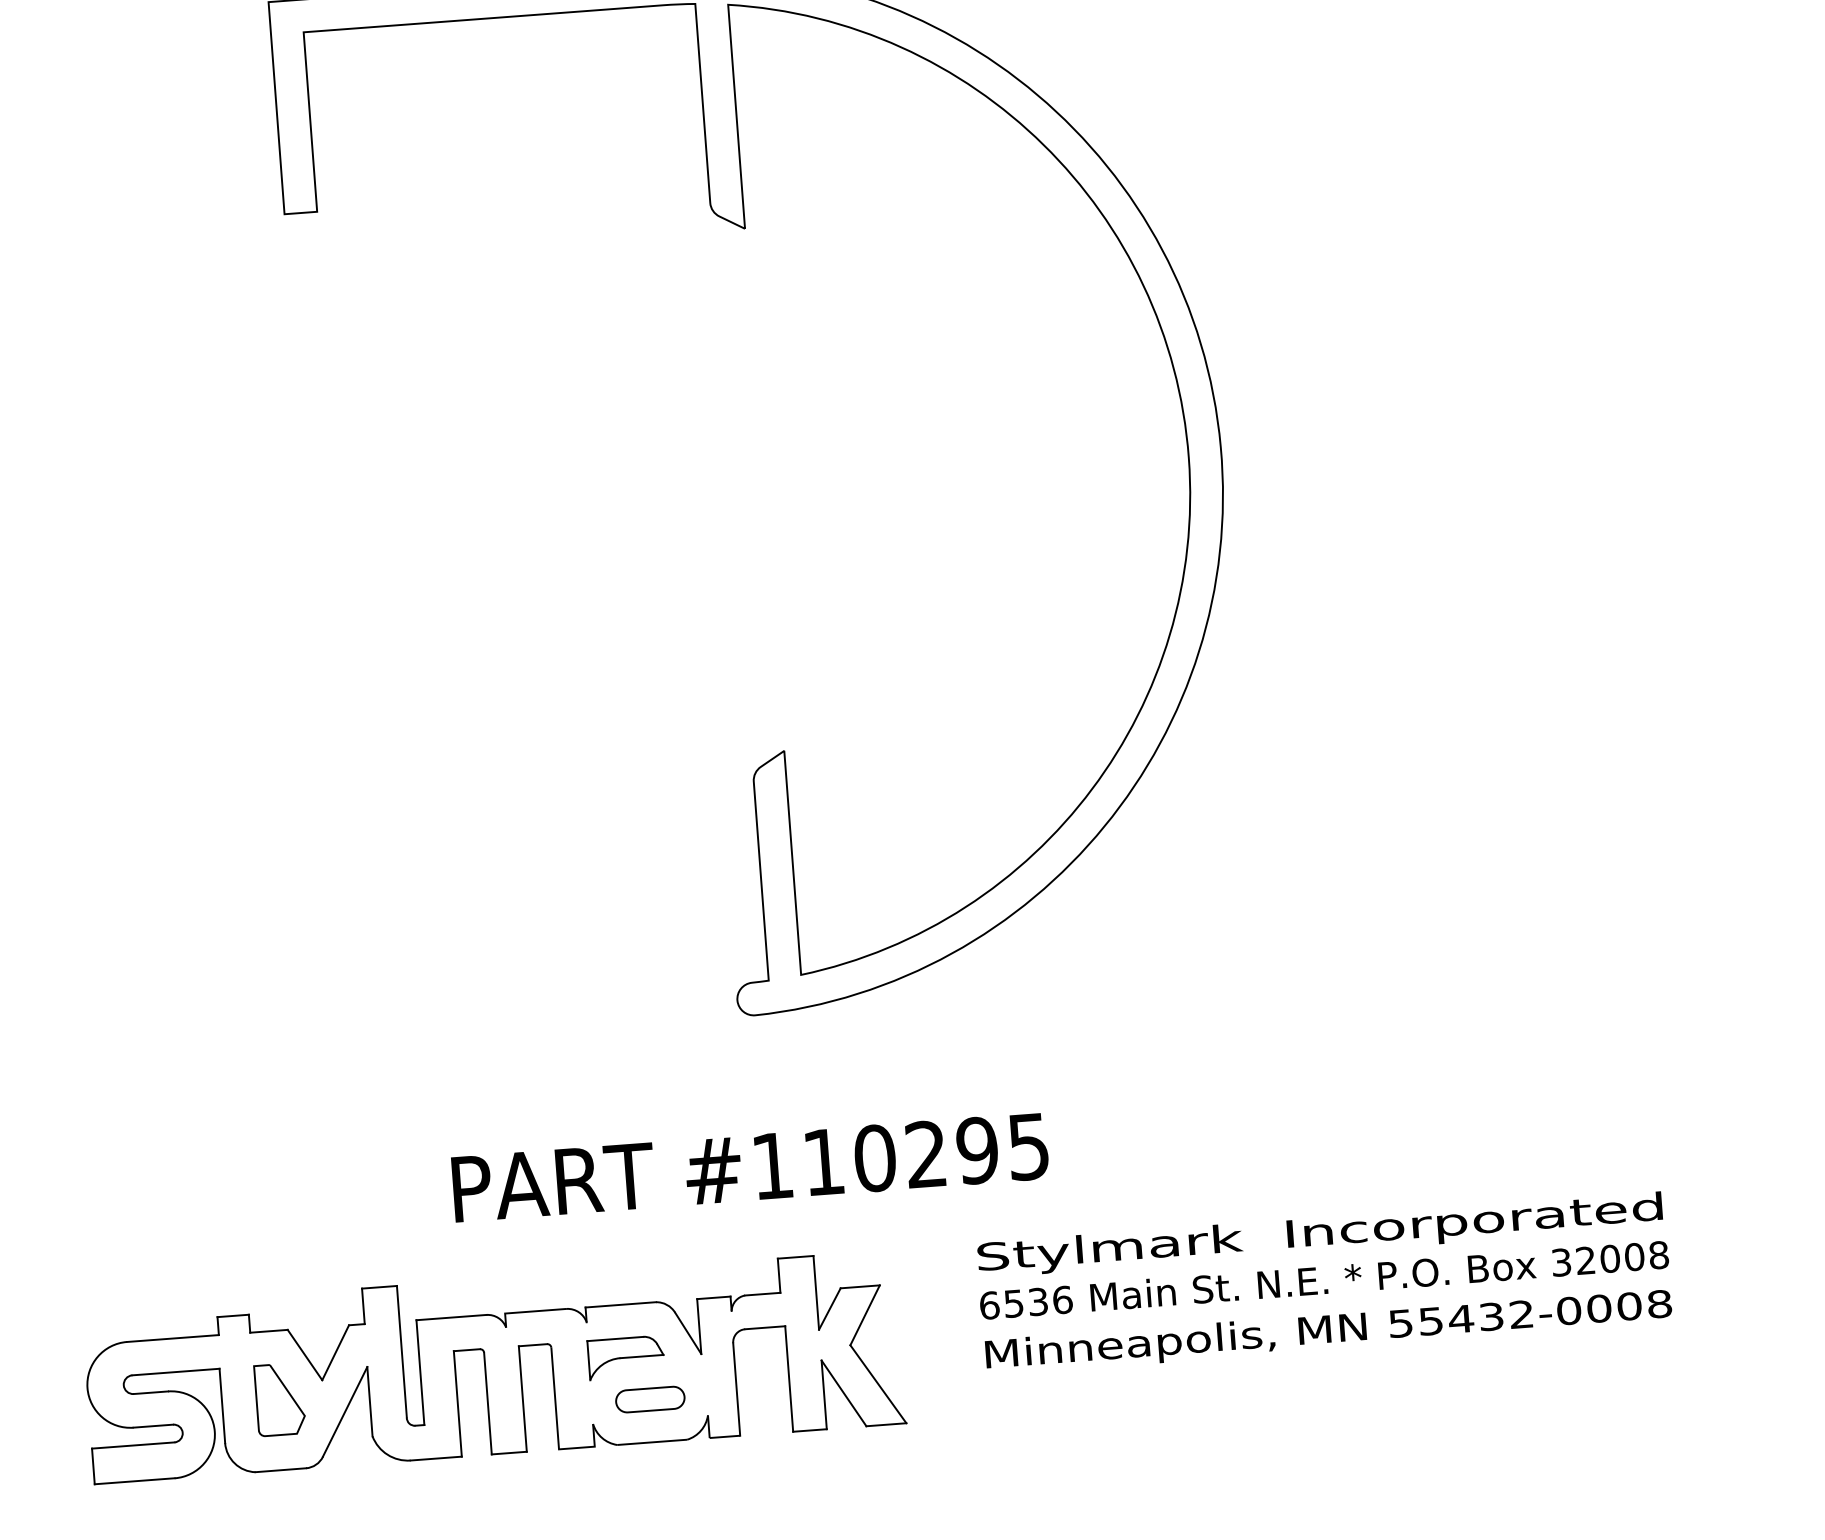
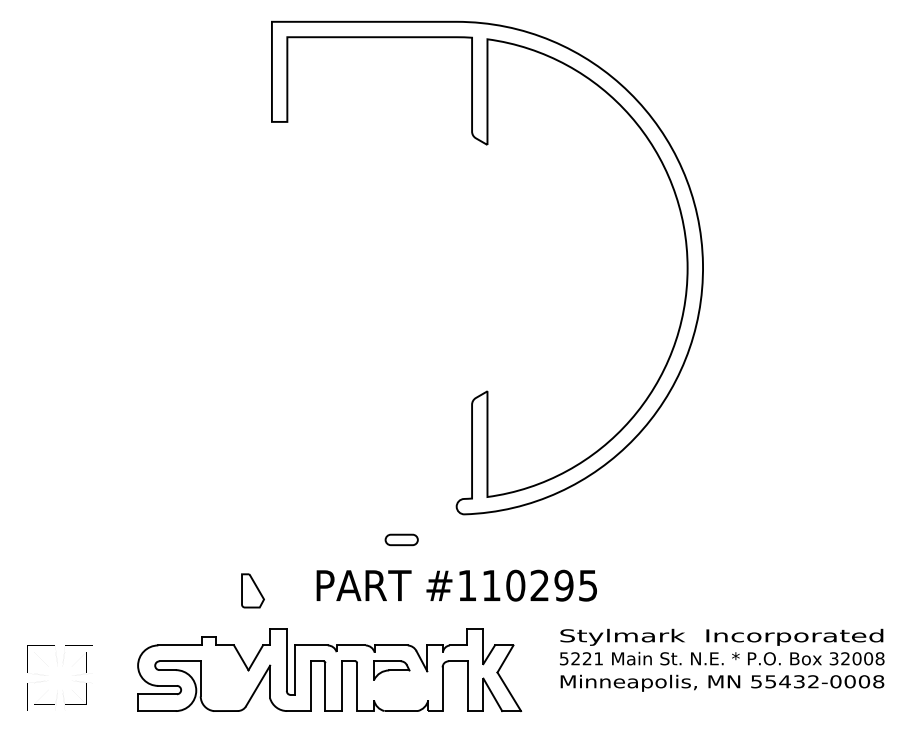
text: (1026, 1302) -> (581, 658), 6536 -> 5221
part: (278, 1398) -> (252, 590), moved
part: (649, 1398) -> (401, 539), moved

